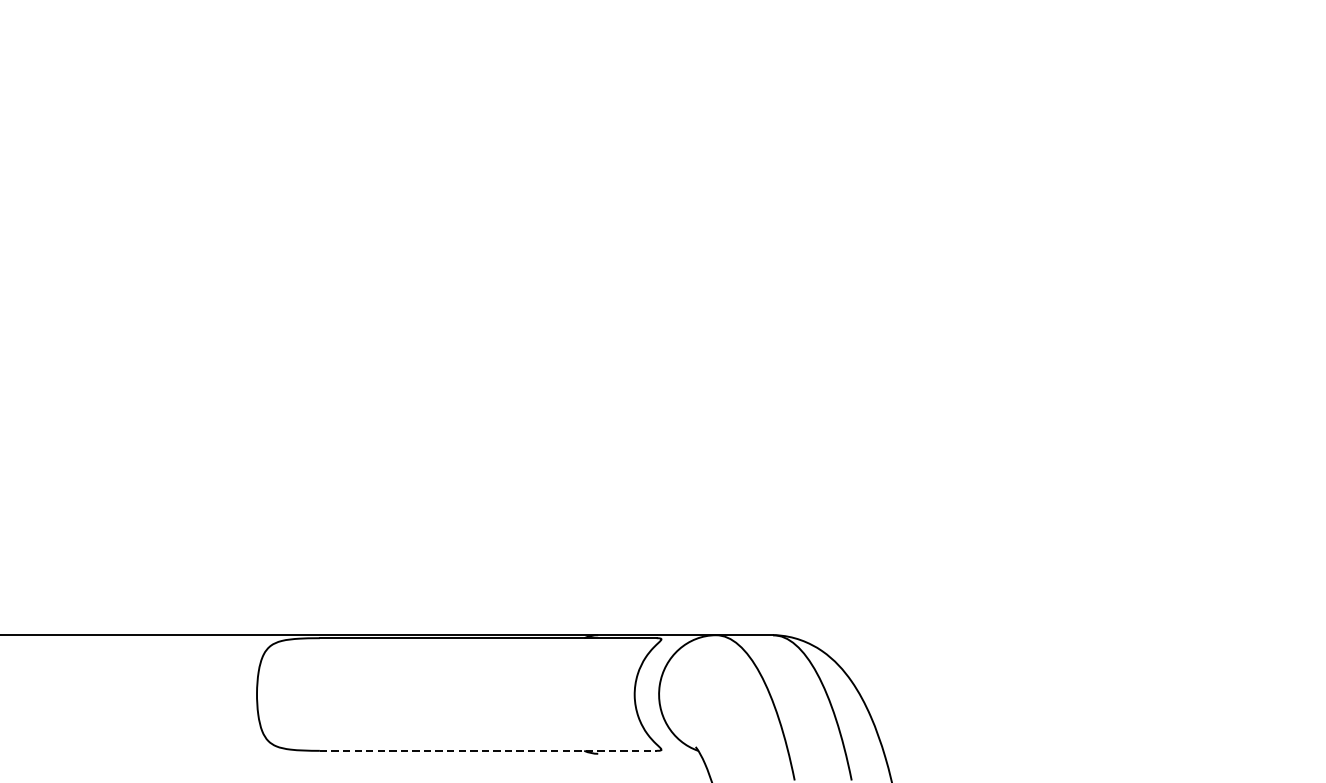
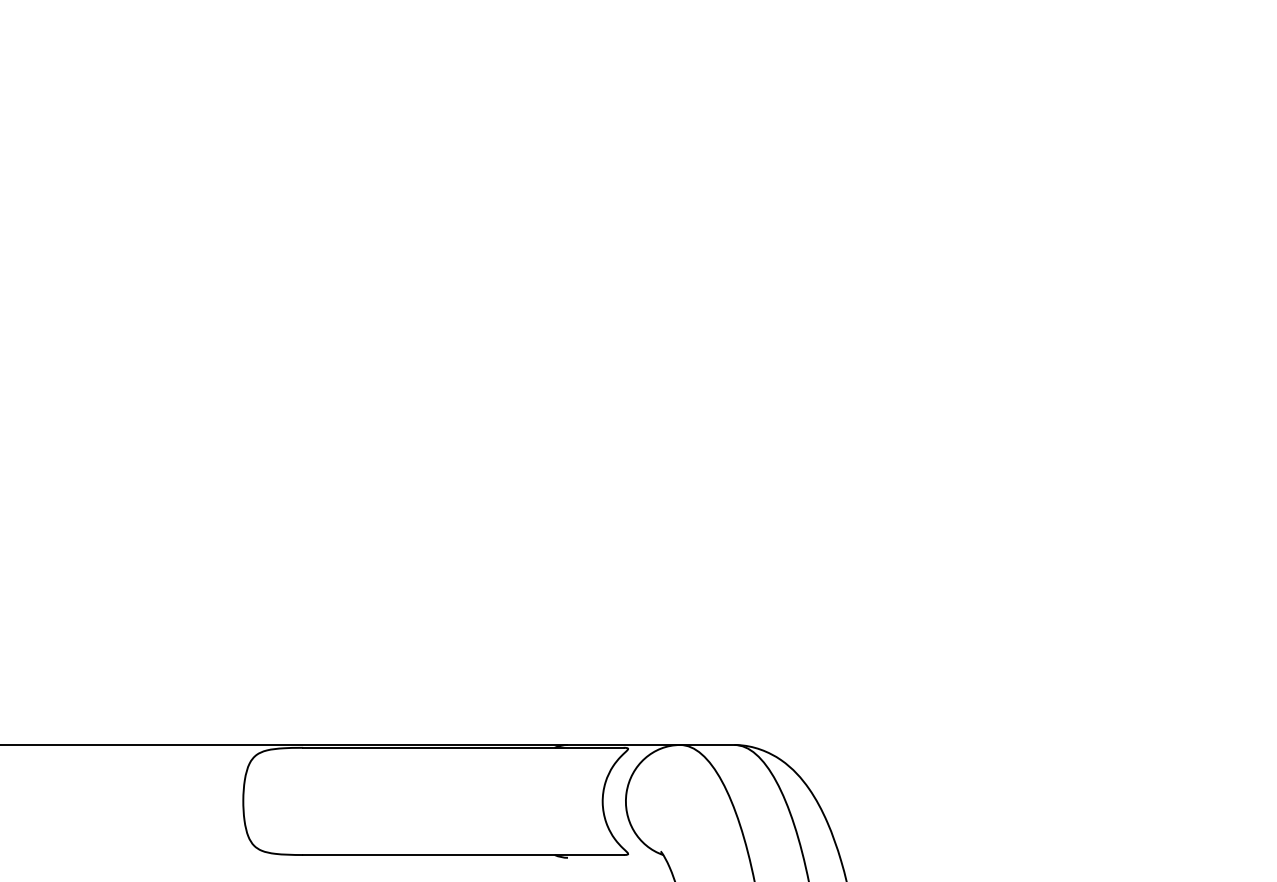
line: (488, 751) -> (463, 855), dashed -> solid

